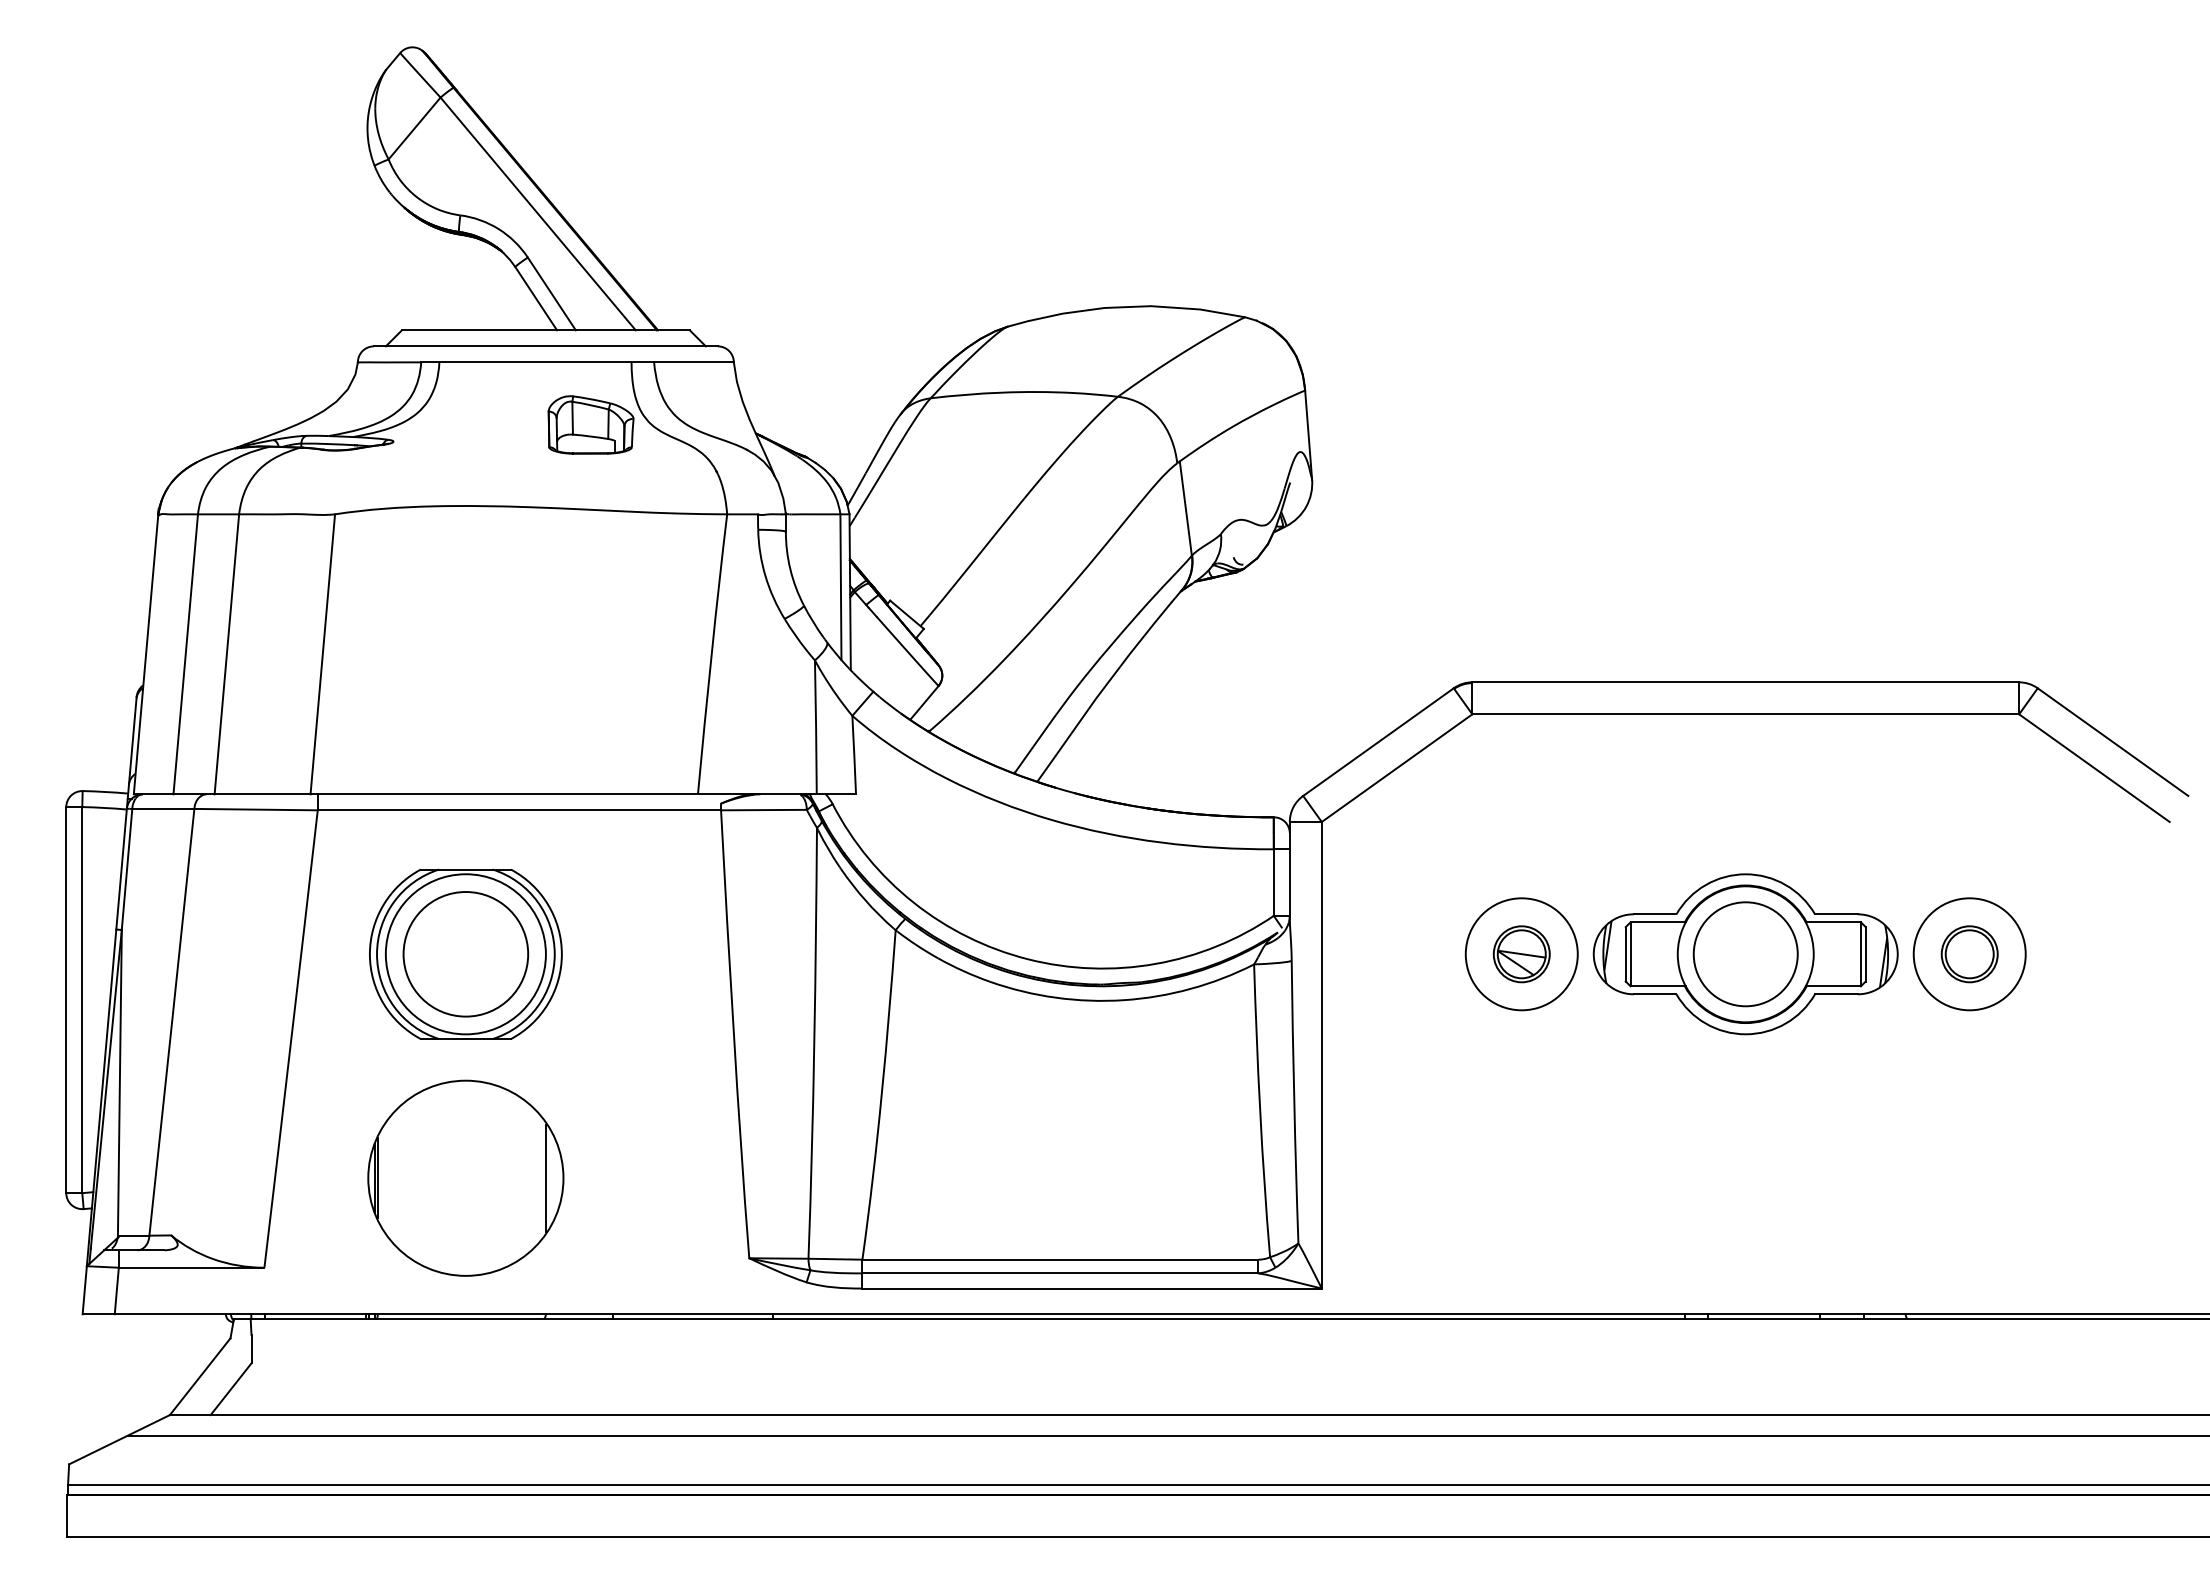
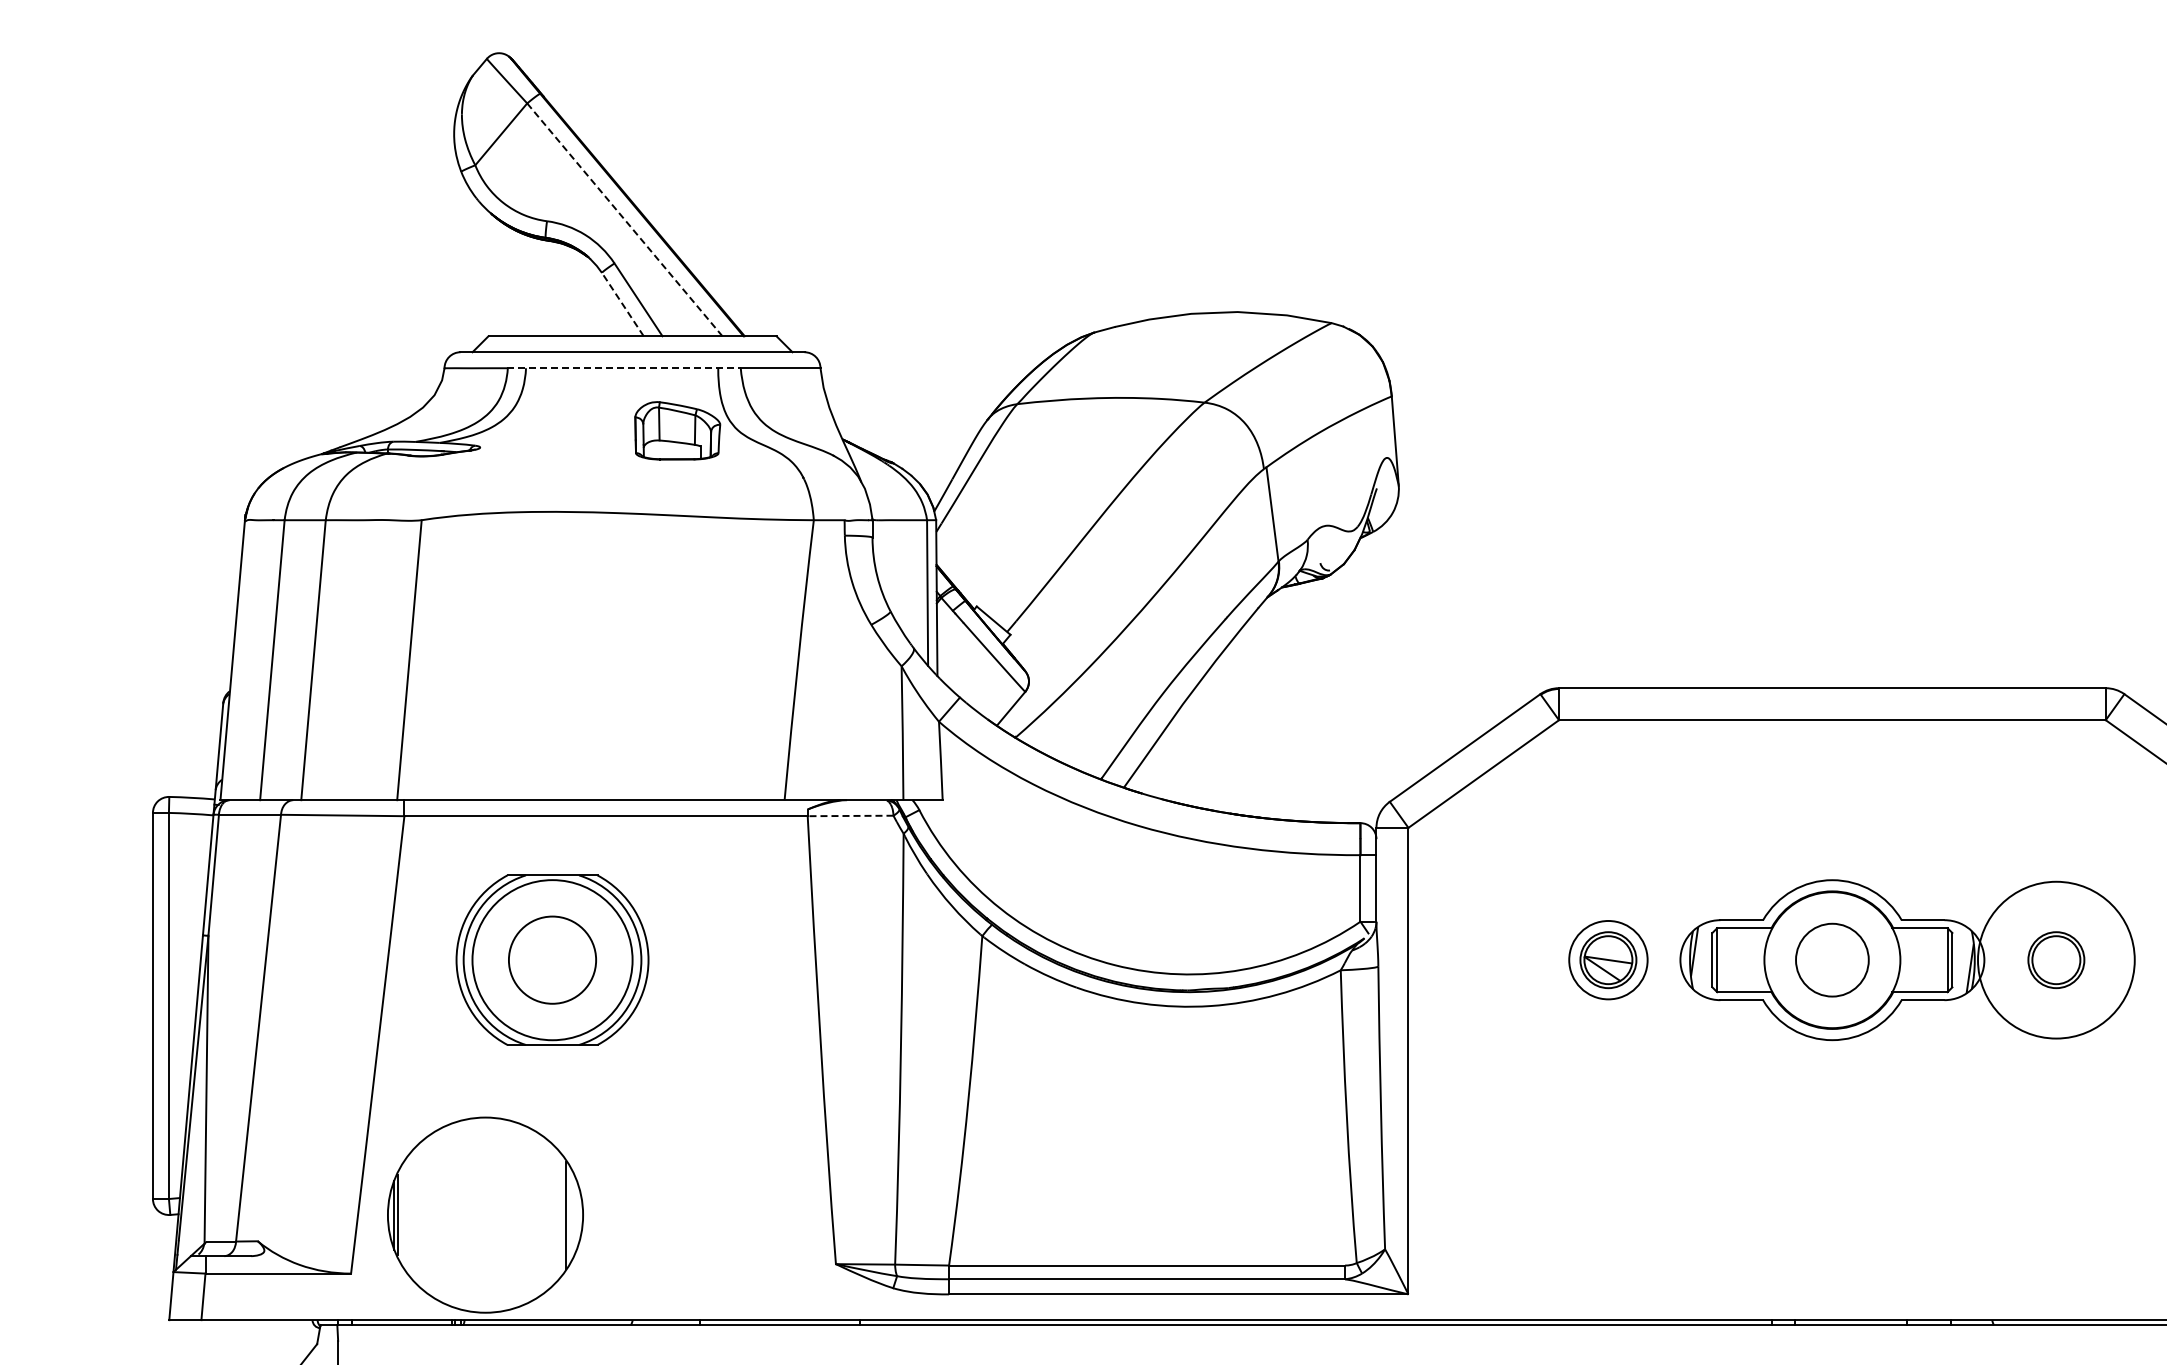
line: (538, 213) -> (625, 219), solid -> dashed
line: (536, 298) -> (623, 304), solid -> dashed
line: (537, 362) -> (624, 368), solid -> dashed
line: (763, 810) -> (850, 816), solid -> dashed
circle: (465, 954) -> (552, 960), size x0.7
circle: (1521, 954) -> (1608, 960), size x0.7
circle: (1745, 954) -> (1832, 960), size x0.7
circle: (1969, 954) -> (2056, 960), size x1.4
part: (465, 1177) -> (485, 1214), moved

